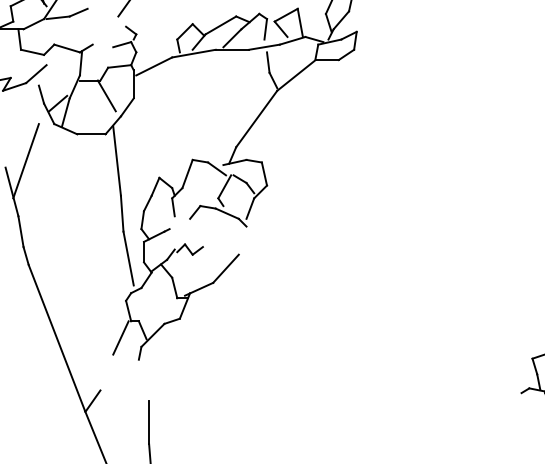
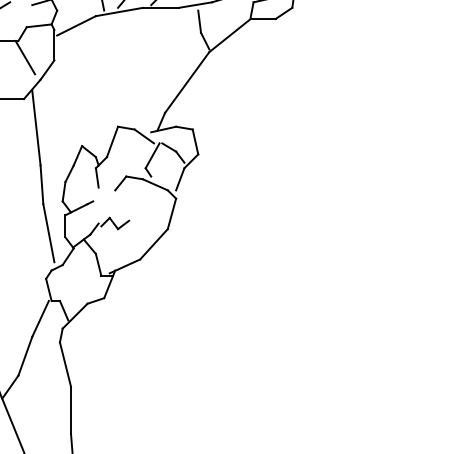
line: (242, 240) -> (171, 213), added
line: (106, 372) -> (24, 356), added
line: (143, 379) -> (64, 363), added

